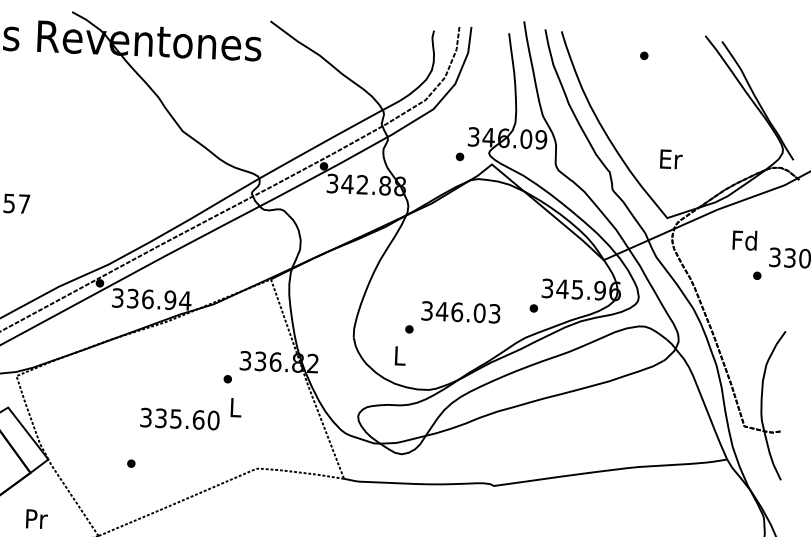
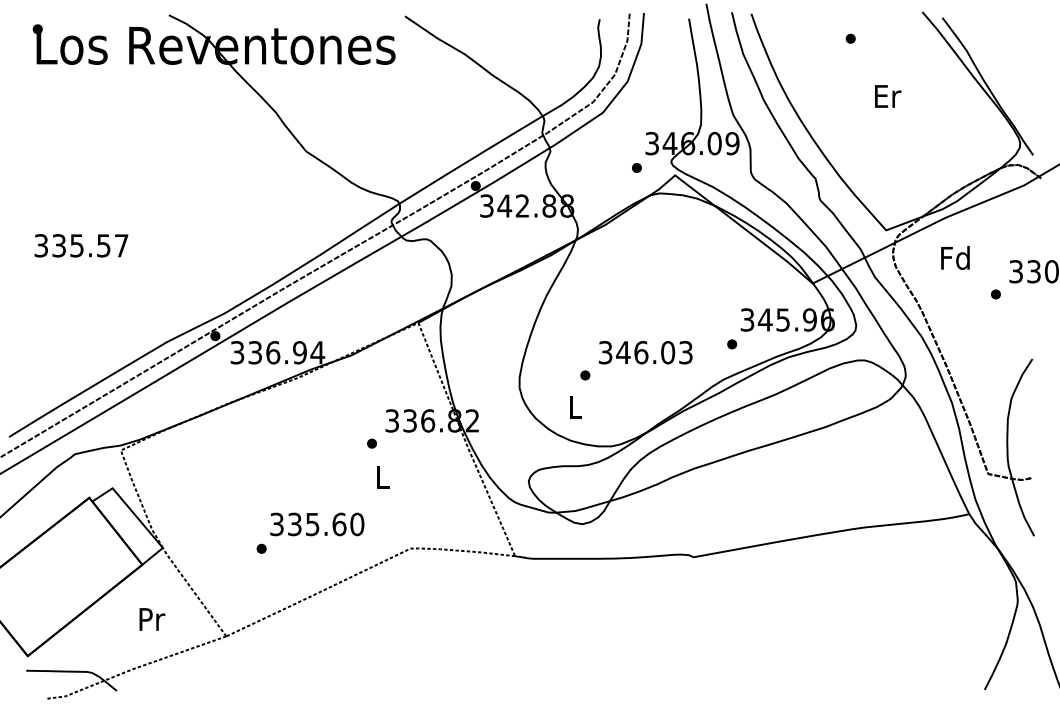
text: (671, 159) -> (888, 96), moved
text: (744, 239) -> (955, 257), moved
text: (180, 419) -> (317, 524), moved

